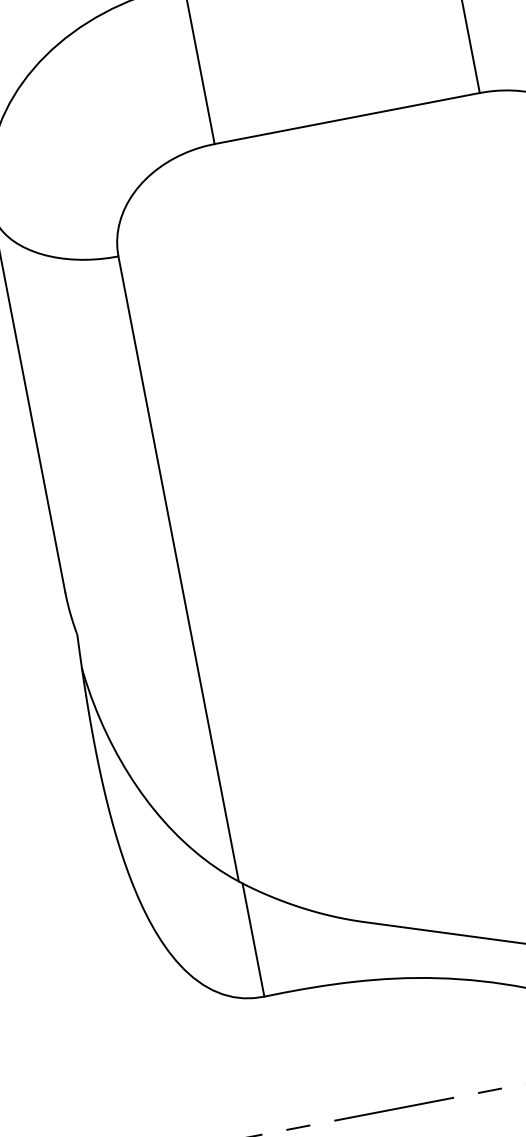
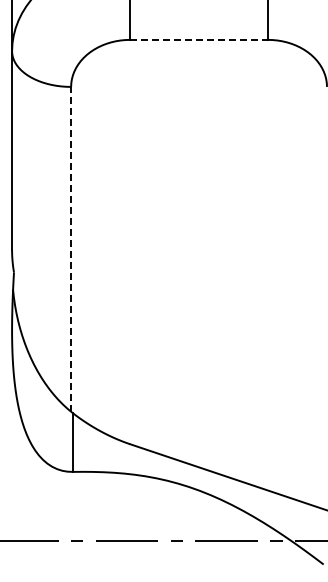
line: (347, 117) -> (199, 39), solid -> dashed
line: (179, 567) -> (71, 248), solid -> dashed

